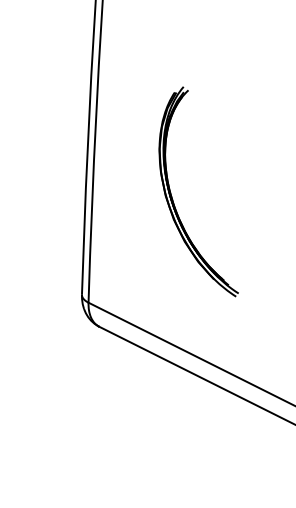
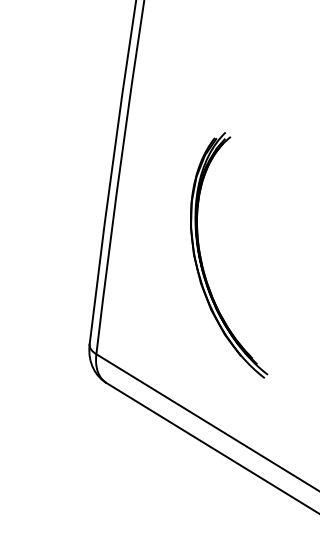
part: (173, 199) -> (202, 260), moved

